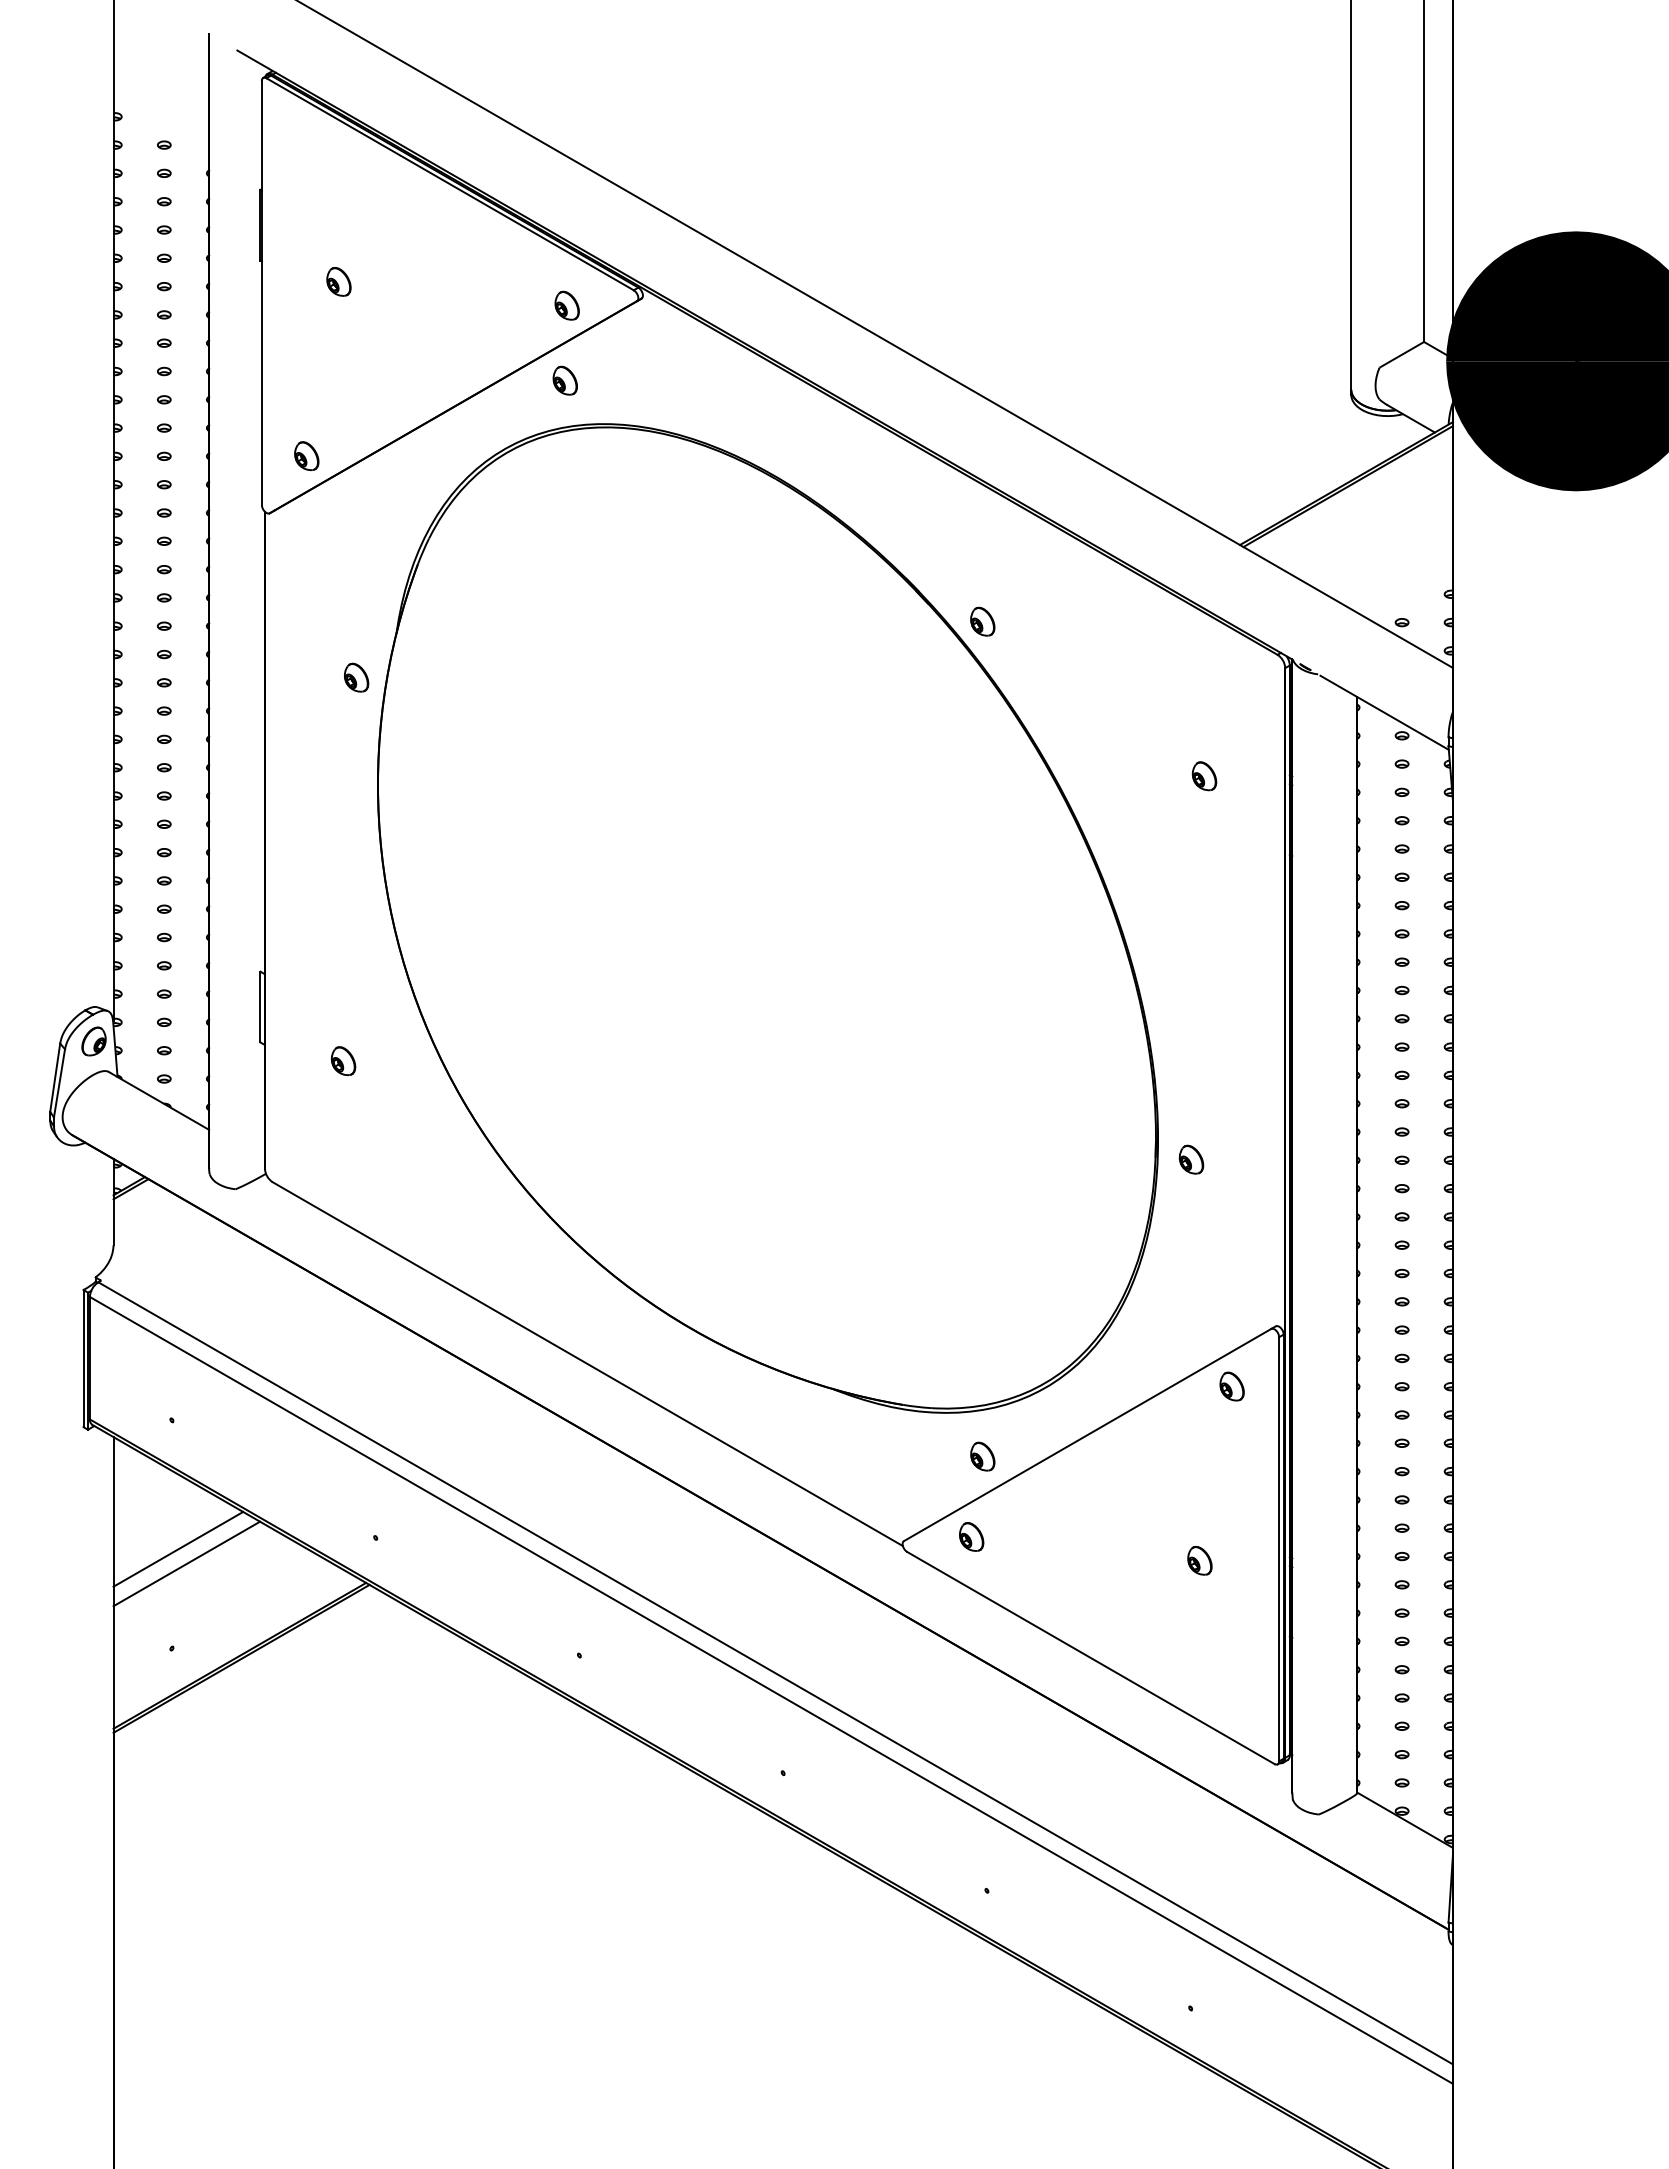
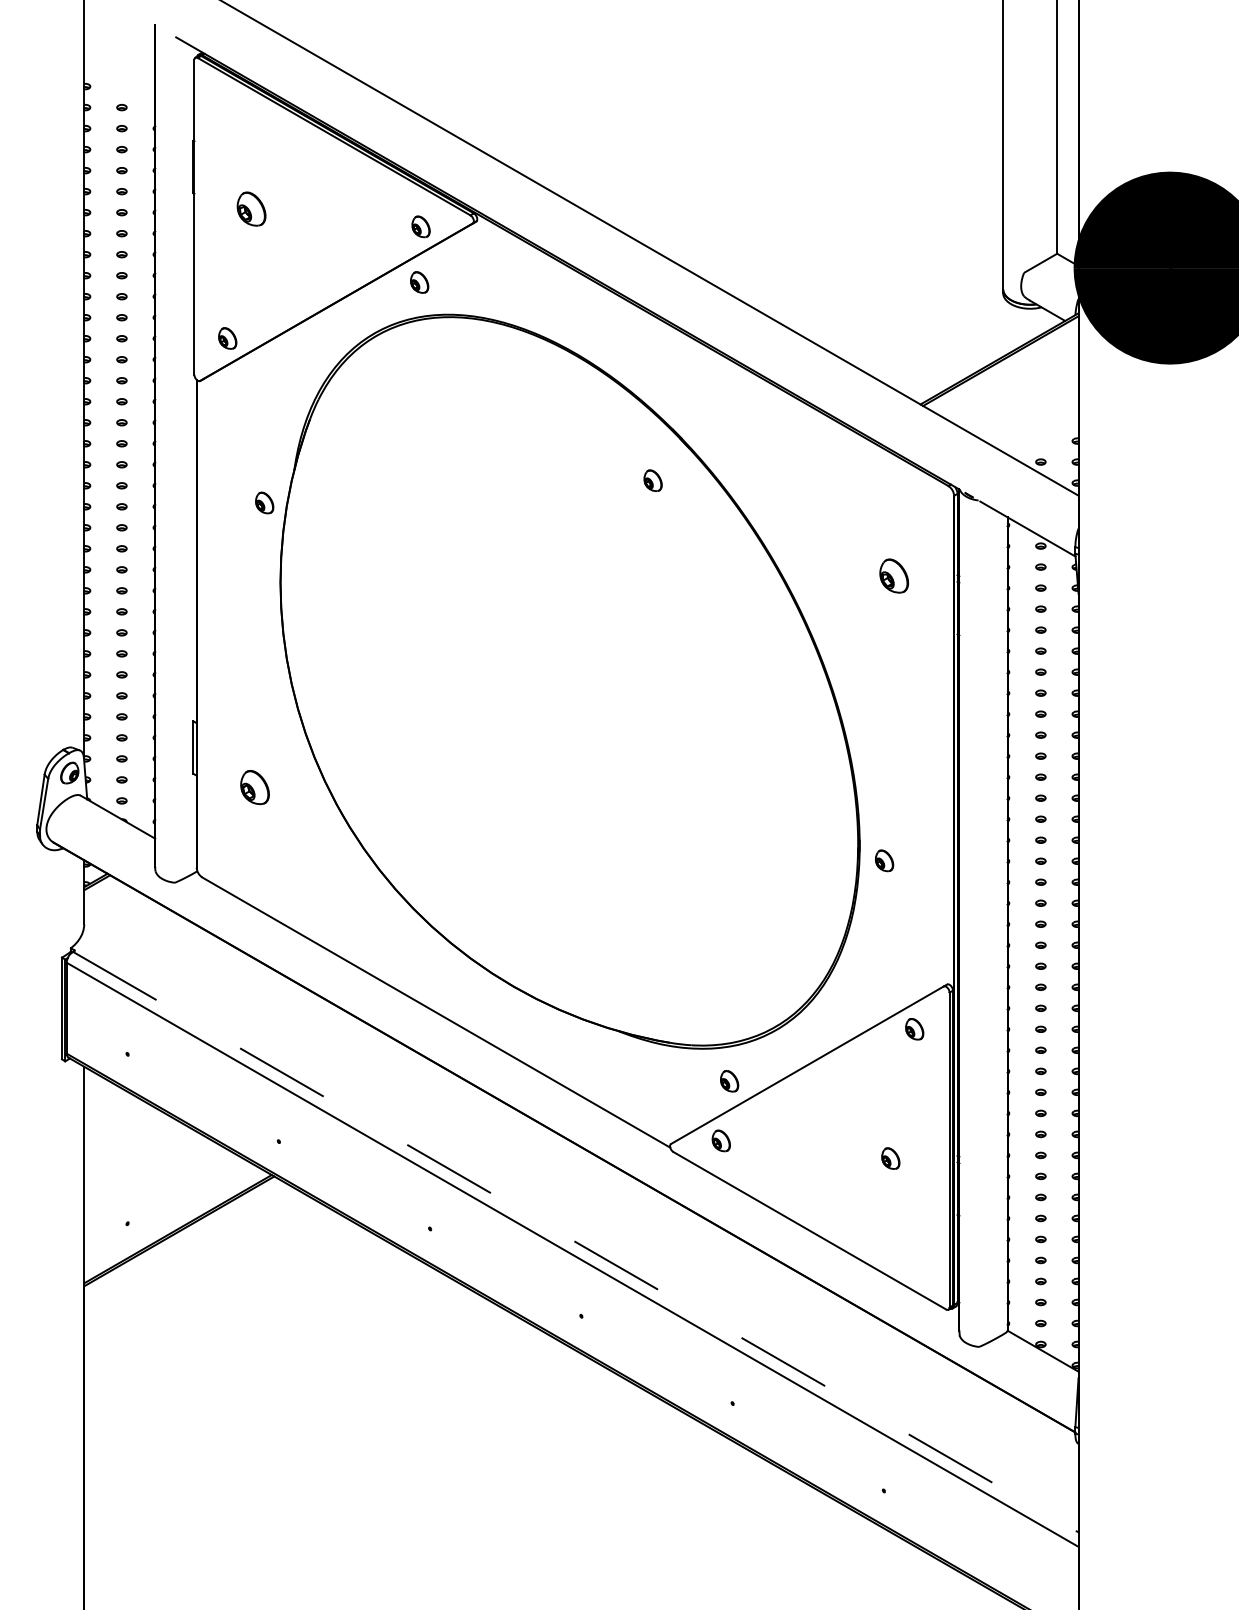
part: (338, 281) -> (251, 208), size x1.6
part: (982, 621) -> (652, 480), moved
part: (1204, 776) -> (894, 576), size x1.6
part: (343, 1061) -> (254, 787), size x1.6
line: (178, 1548) -> (132, 1149), removed
line: (186, 1563) -> (138, 1160), removed
line: (776, 1673) -> (576, 1242), solid -> dashed

